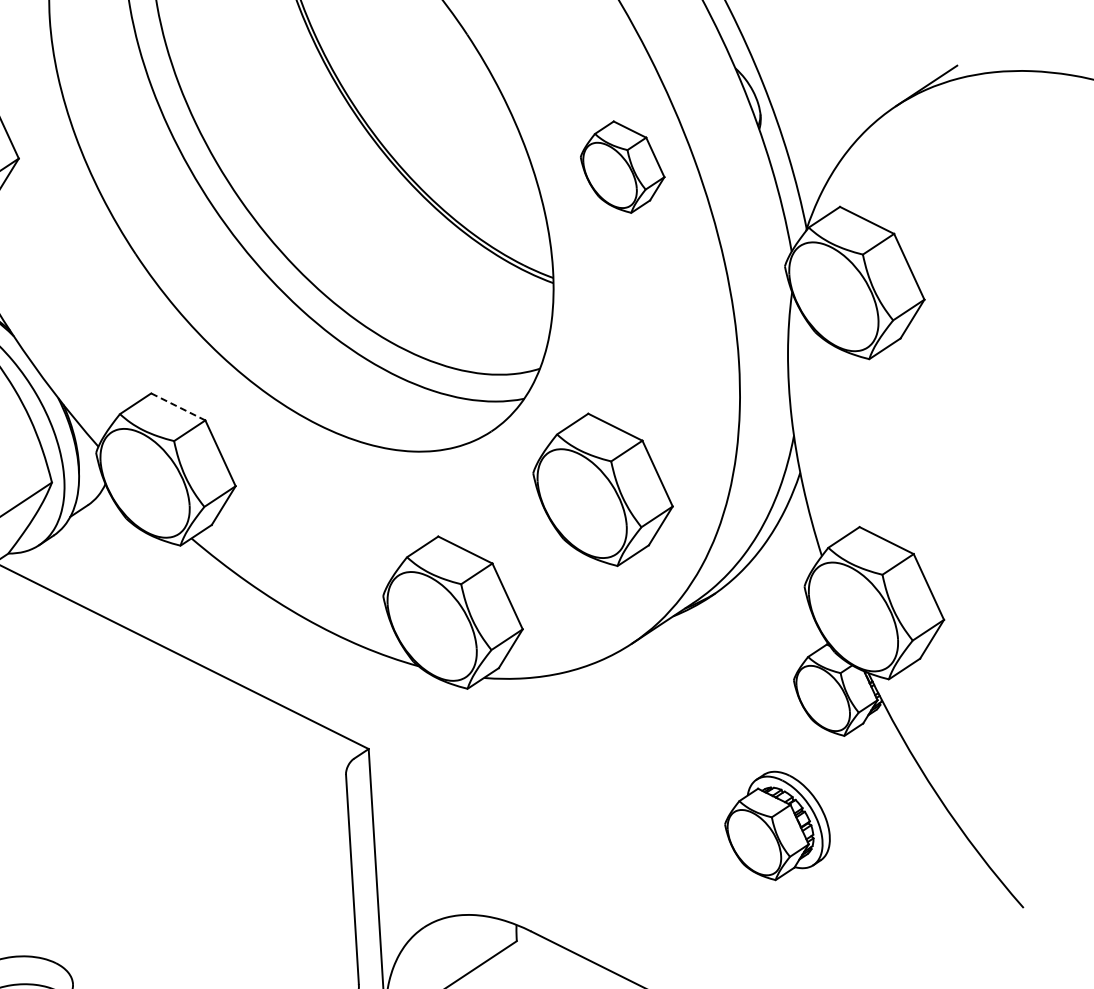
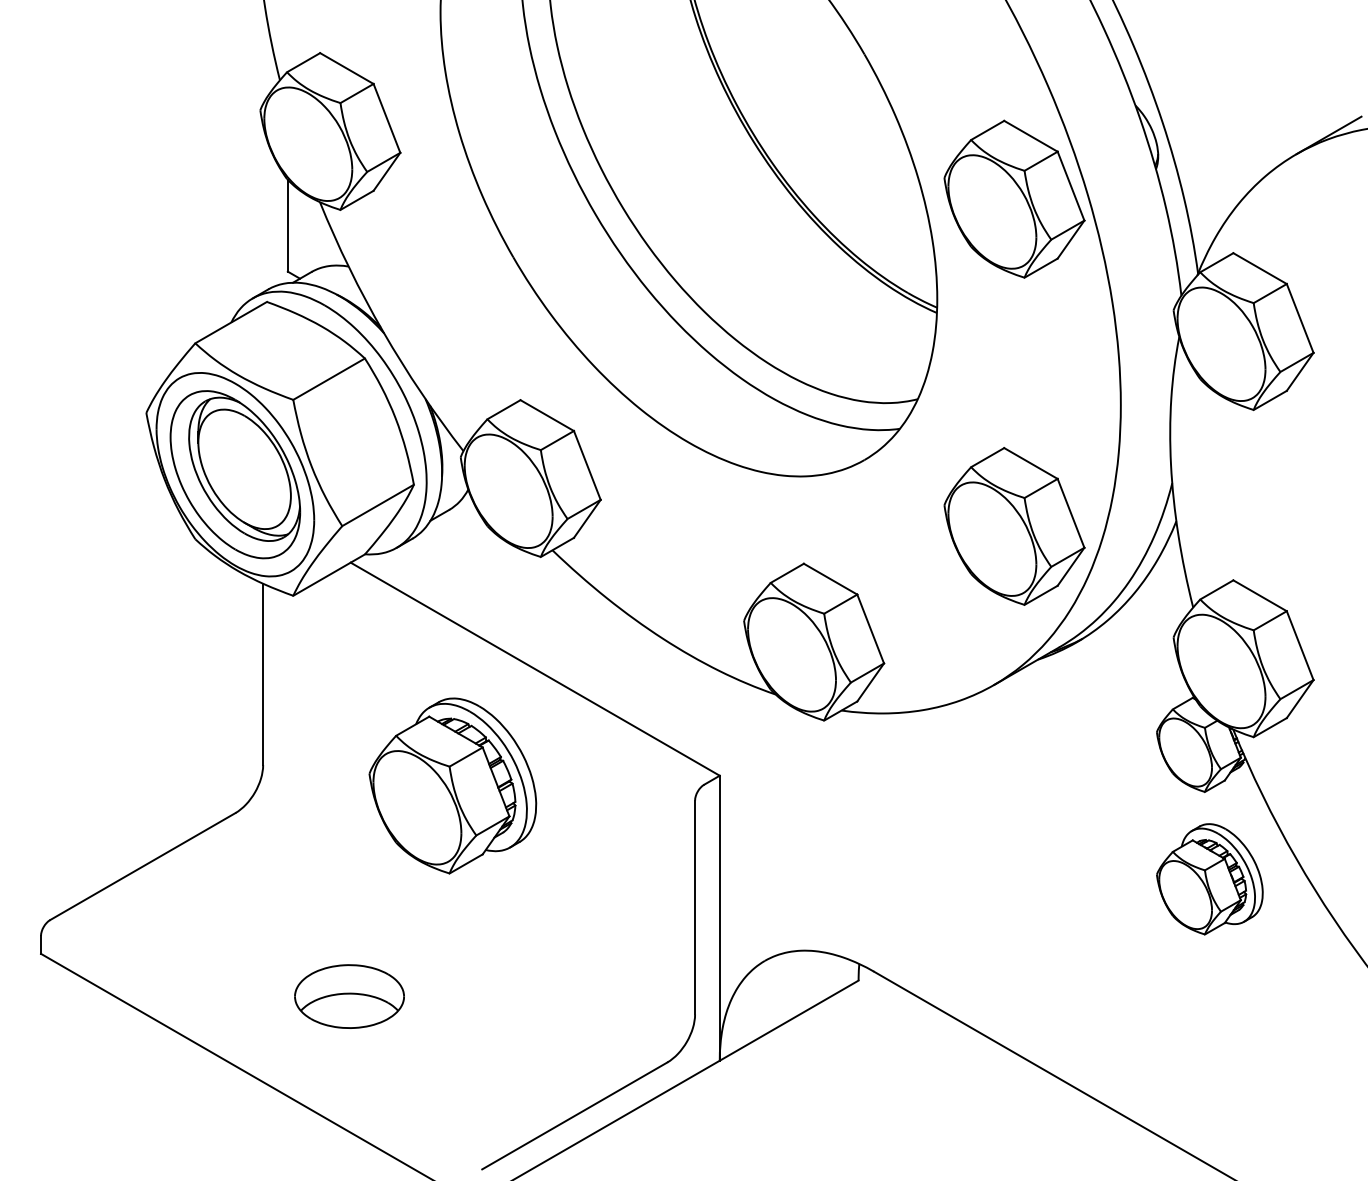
part: (622, 166) -> (1014, 198), size x1.67
line: (178, 406) -> (547, 415), dashed -> solid
part: (603, 489) -> (1014, 526), moved
part: (107, 774) -> (452, 785), added
part: (776, 825) -> (1209, 879), moved

